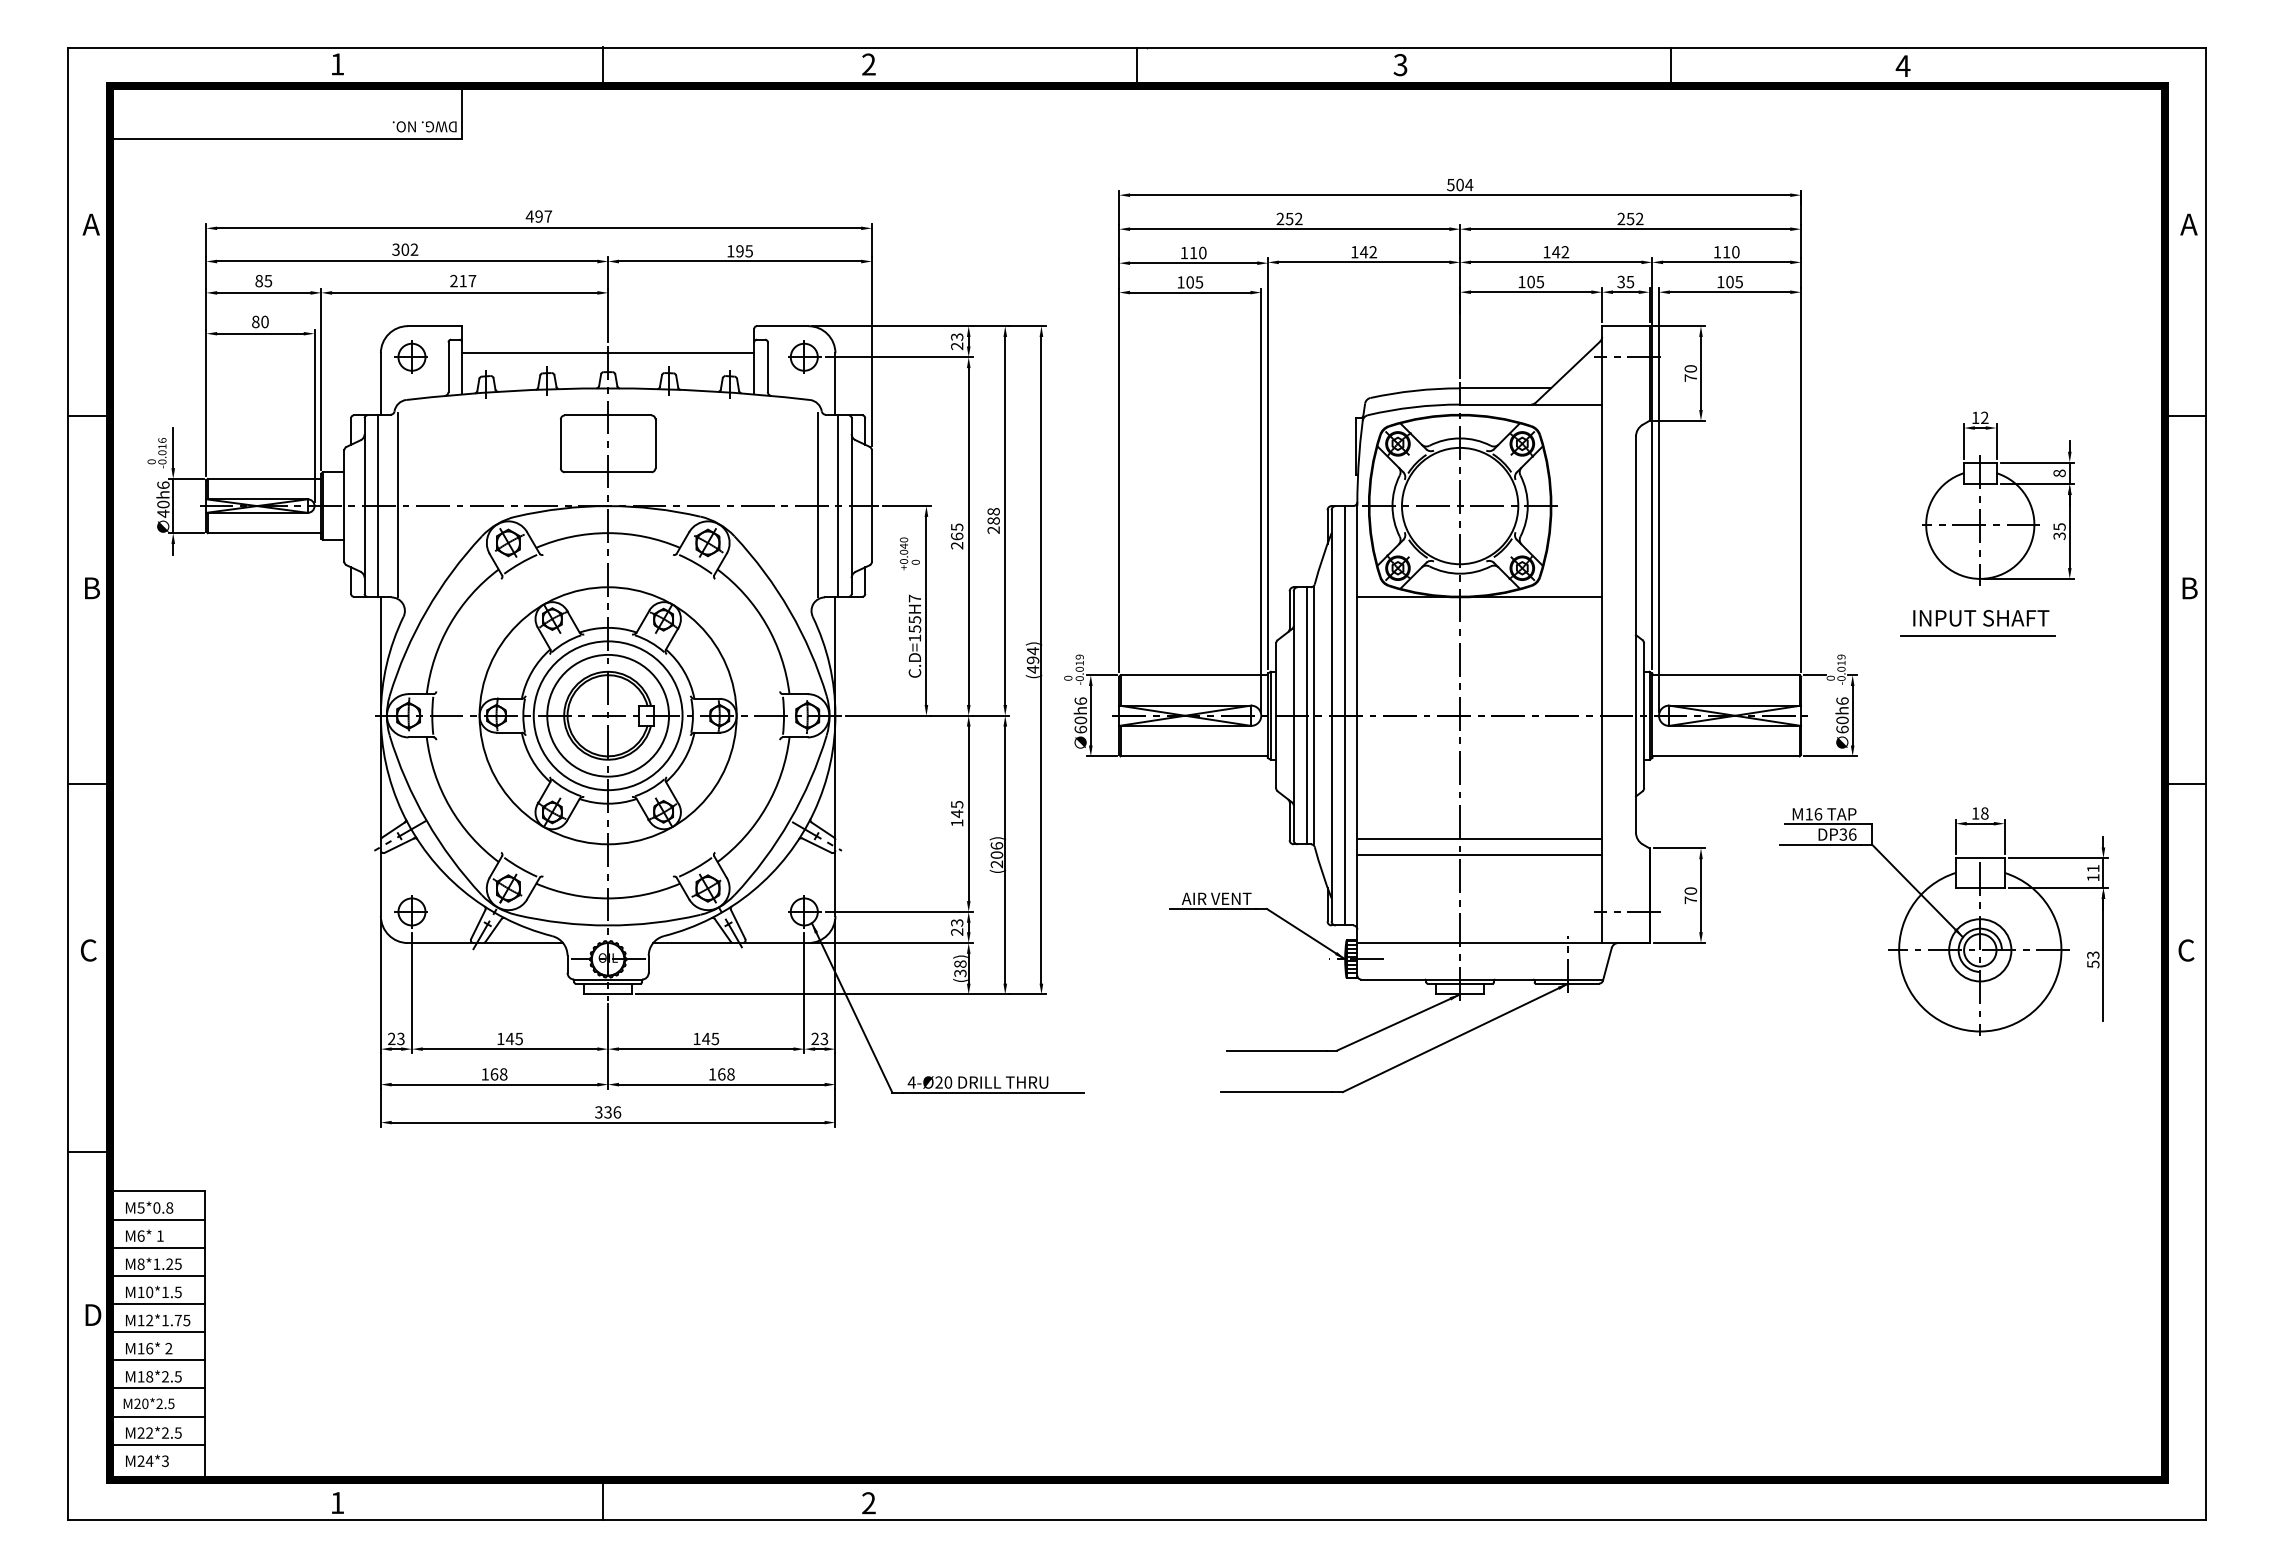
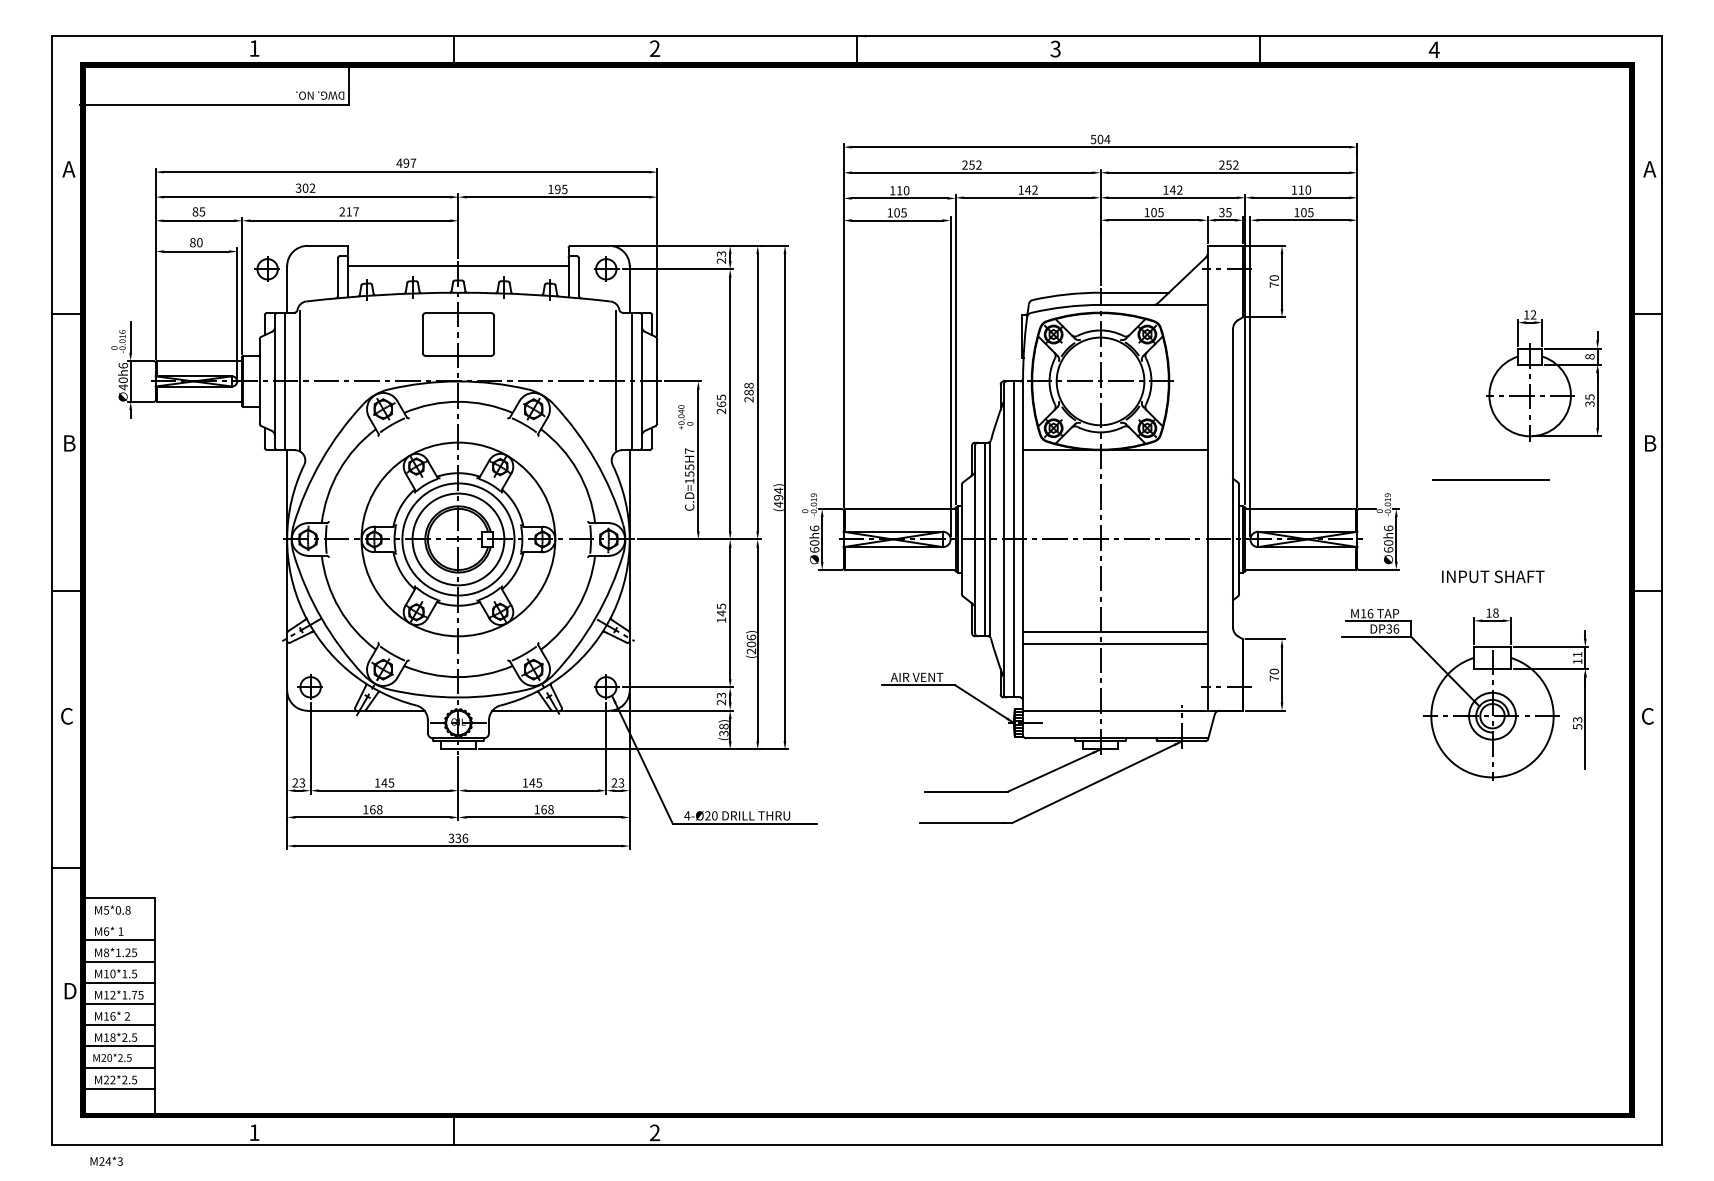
part: (410, 356) -> (266, 268), moved
part: (1998, 498) -> (1543, 375), moved
text: (1981, 618) -> (1493, 576), moved
line: (157, 1219) -> (118, 919), removed
text: (147, 1460) -> (106, 1160), moved

